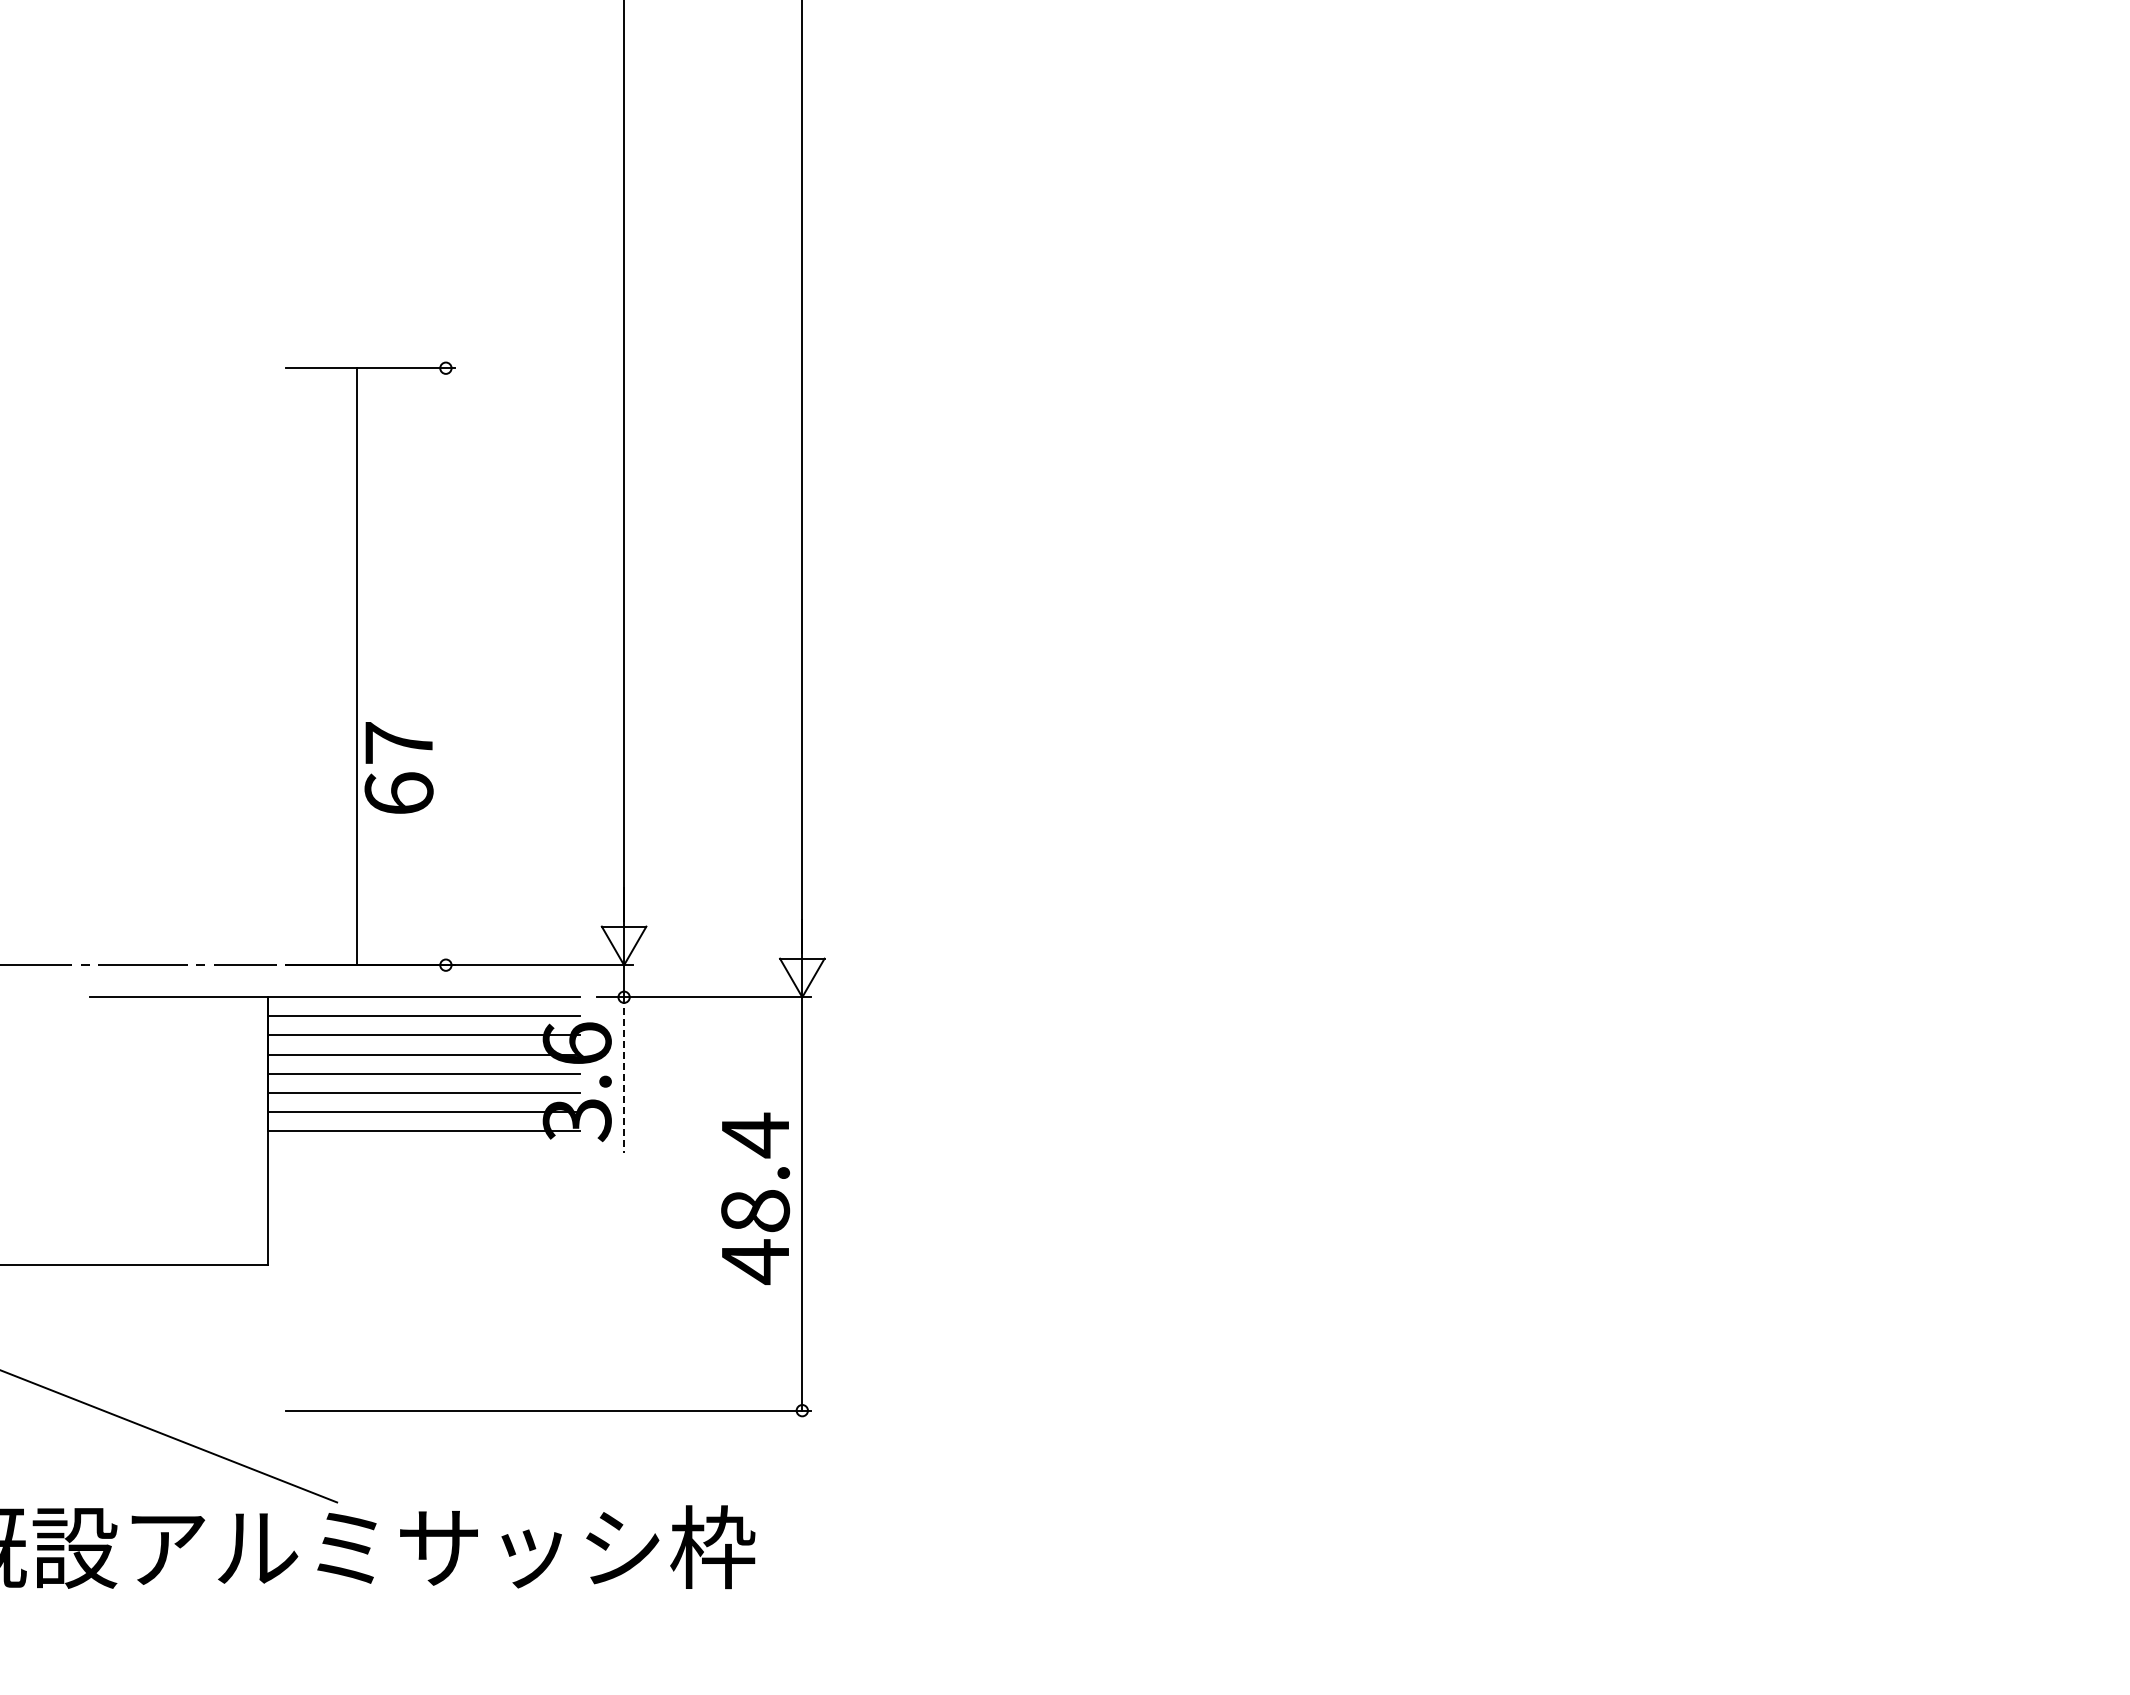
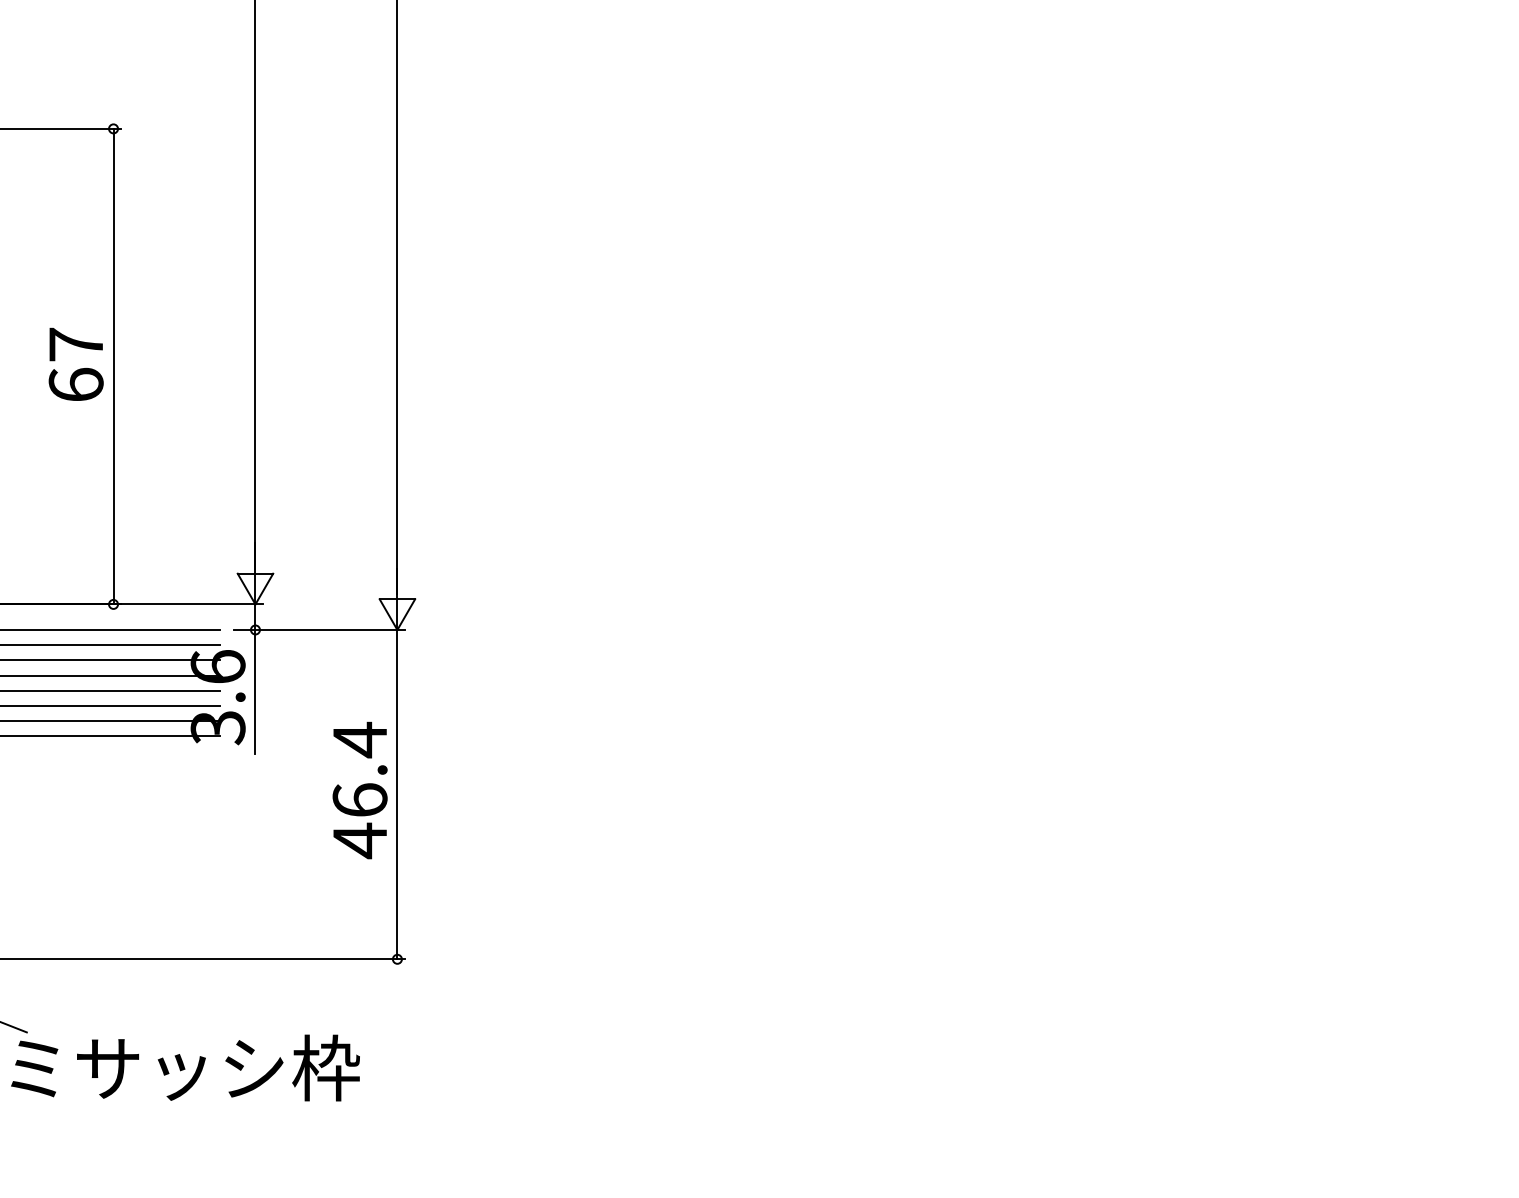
line: (356, 666) -> (113, 366), moved
text: (398, 767) -> (75, 364), moved
line: (624, 1075) -> (255, 692), dashed -> solid
text: (755, 1210) -> (360, 799), 48.4 -> 46.4

